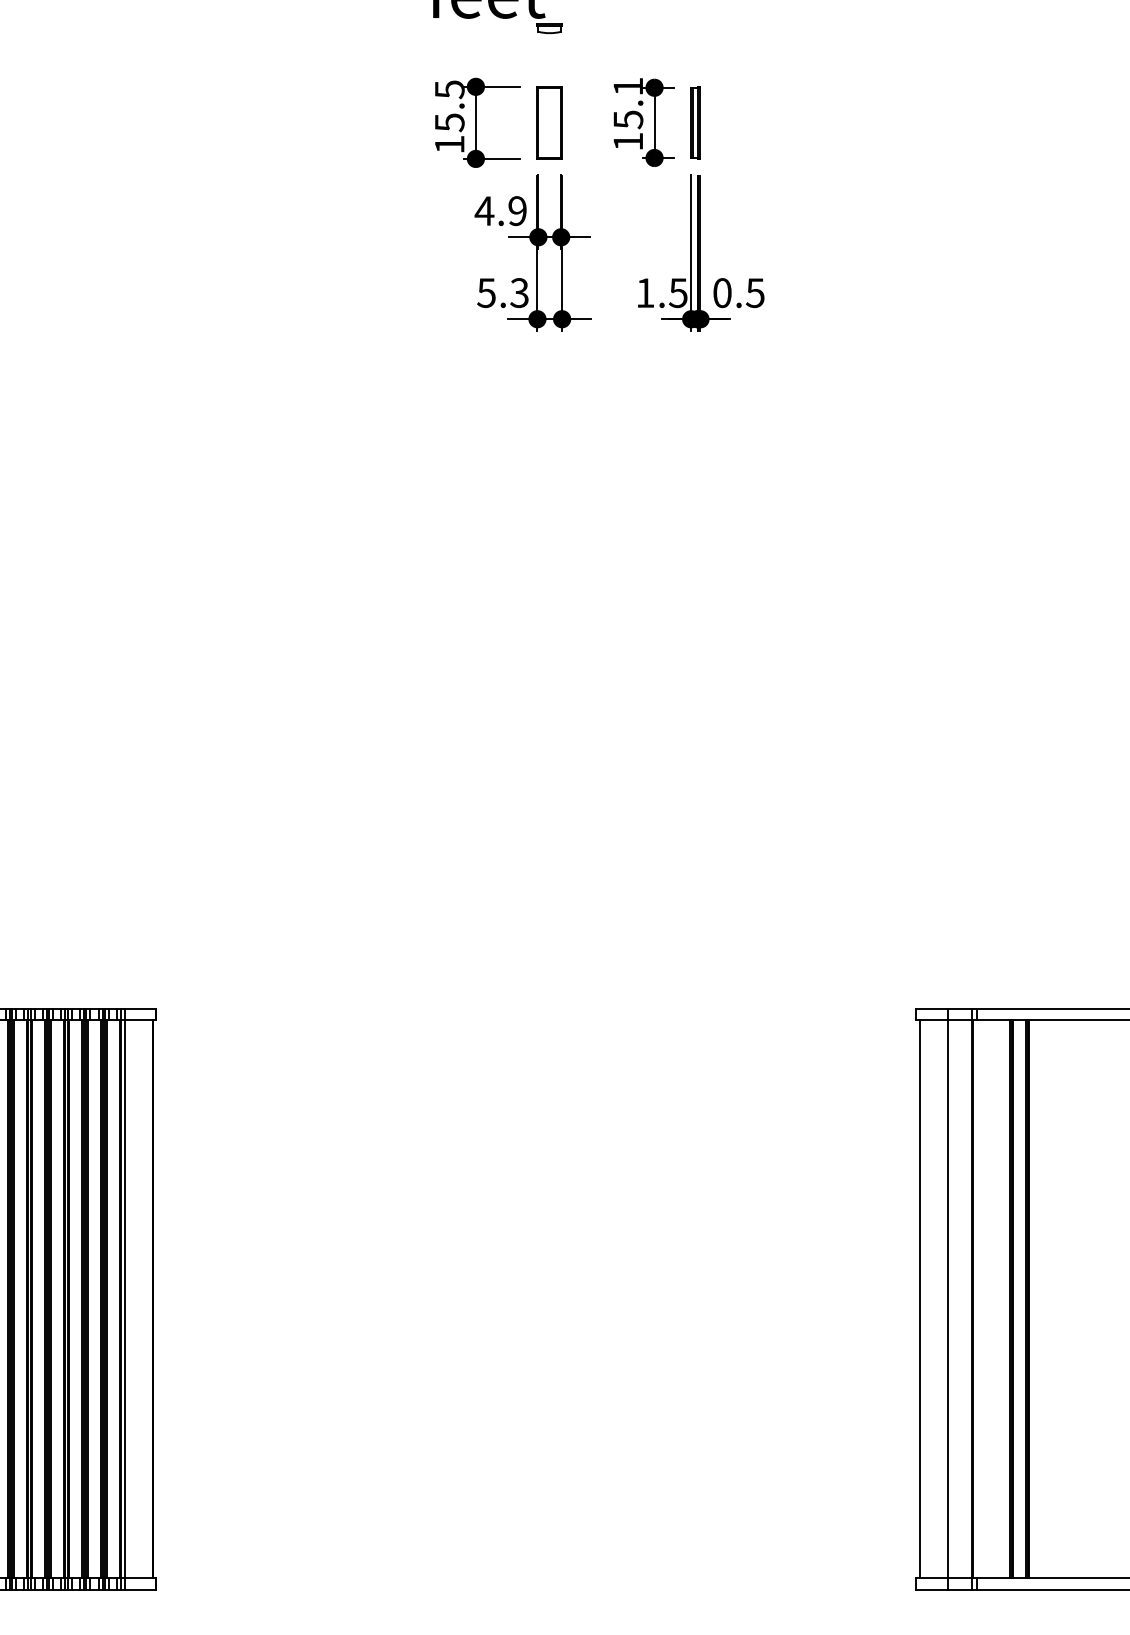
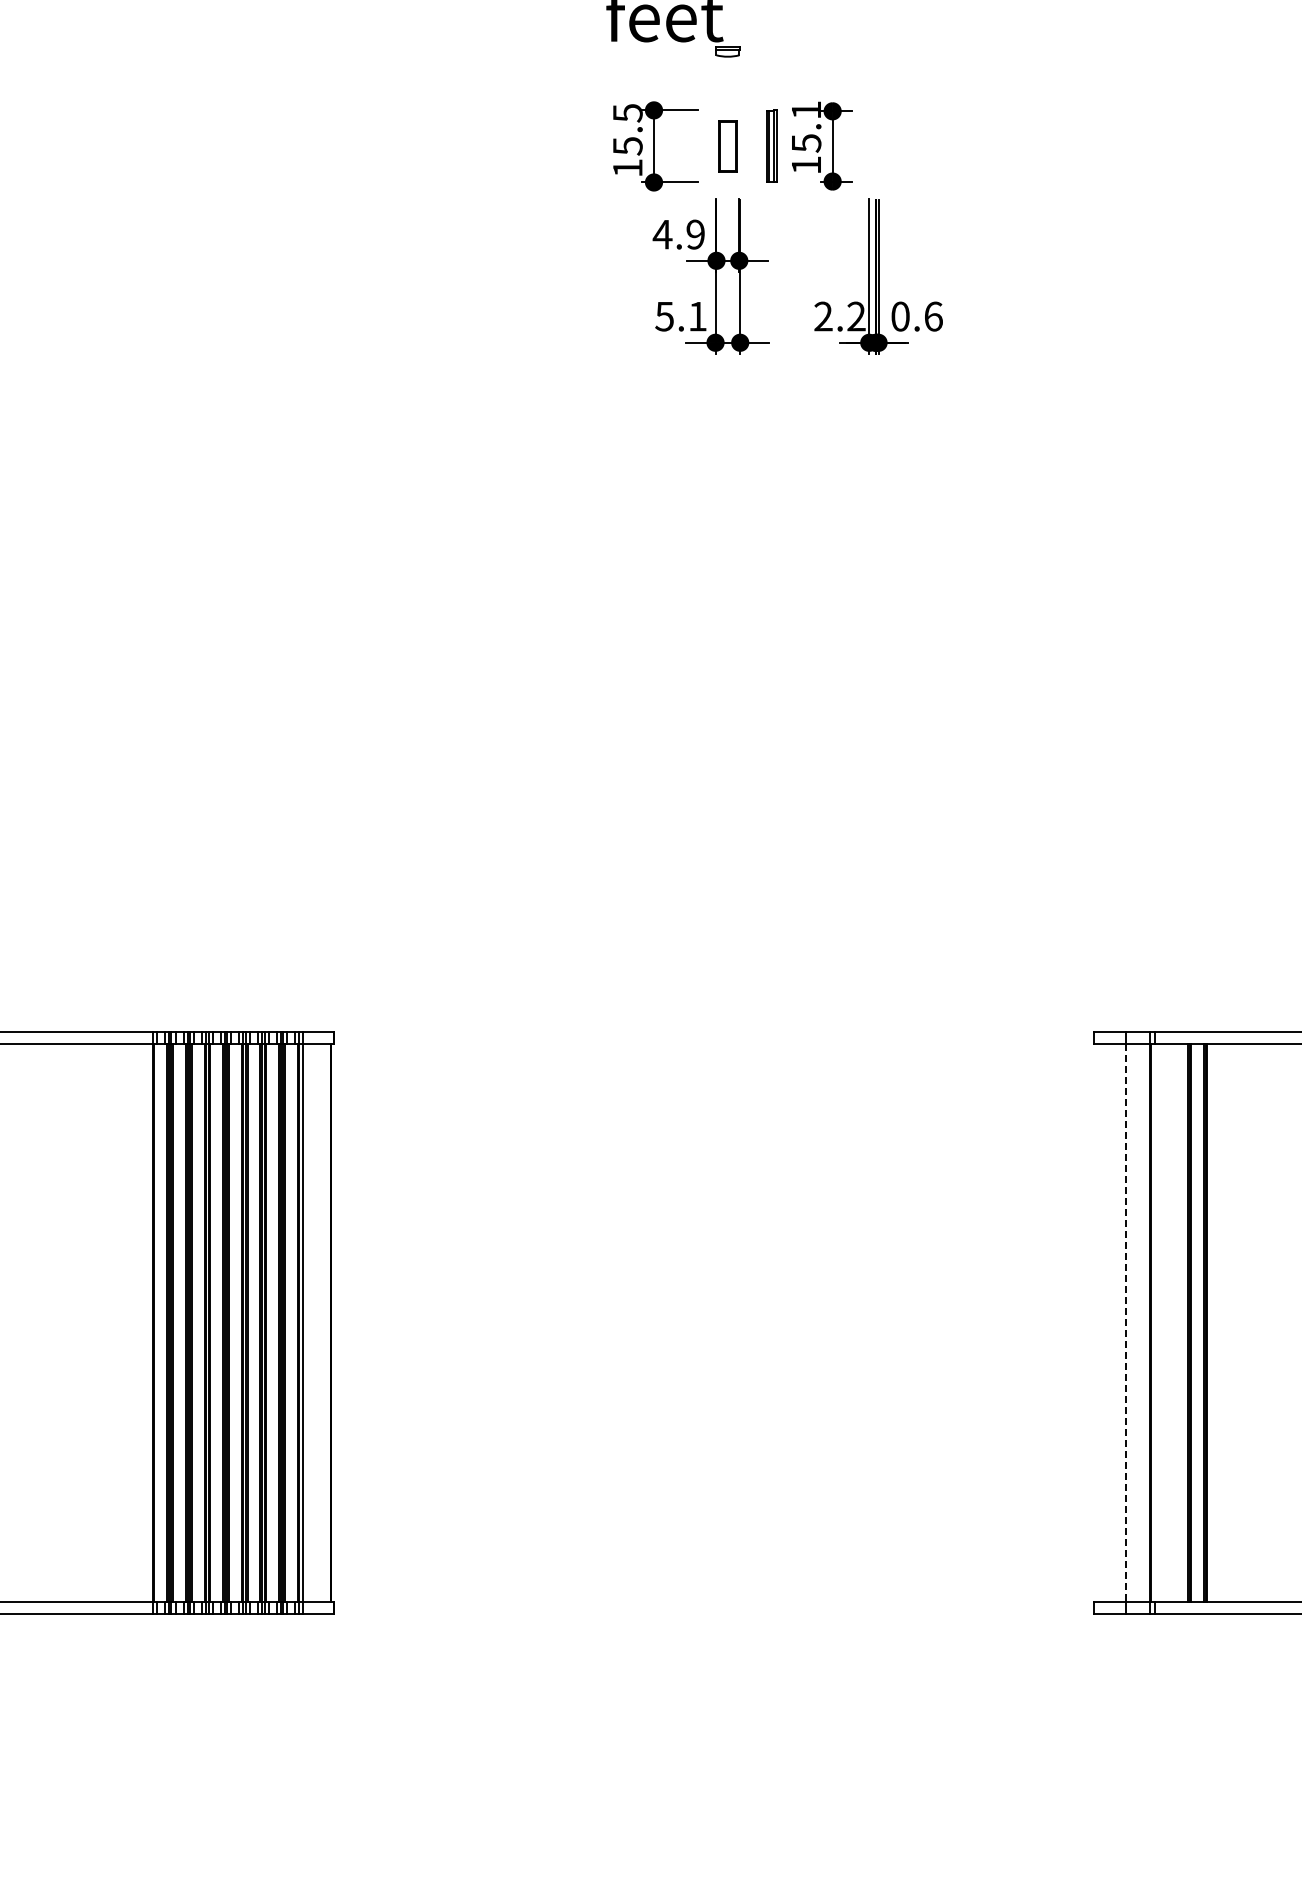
part: (549, 121) -> (727, 145), size x0.7
part: (695, 121) -> (771, 145), moved
text: (519, 292) -> (697, 316), 5.3 -> 5.1
text: (661, 292) -> (839, 316), 1.5 -> 2.2
text: (755, 292) -> (933, 316), 0.5 -> 0.6
line: (919, 1298) -> (1097, 1322), removed
line: (947, 1299) -> (1125, 1323), solid -> dashed

